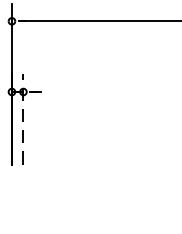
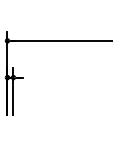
line: (23, 118) -> (13, 91), dashed -> solid

